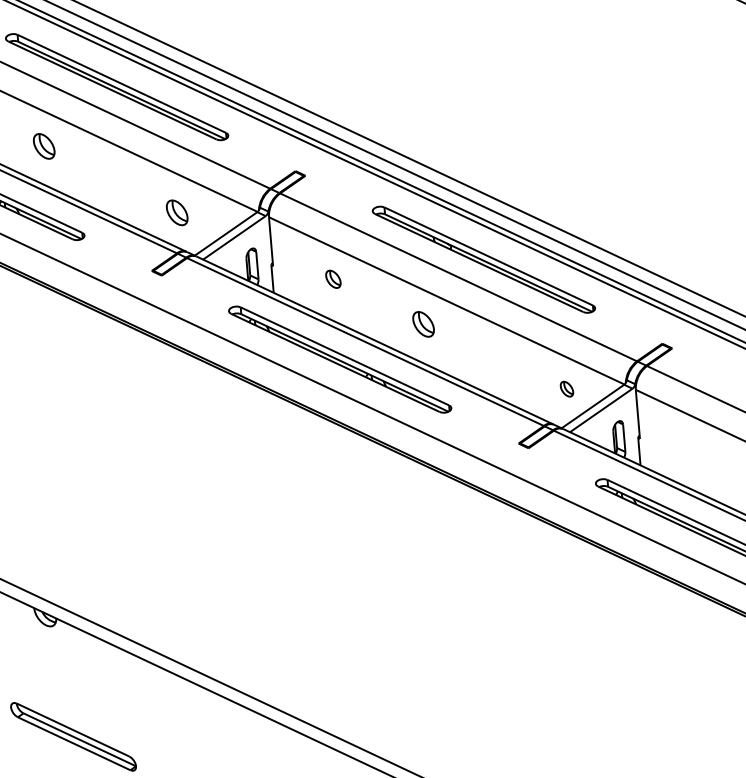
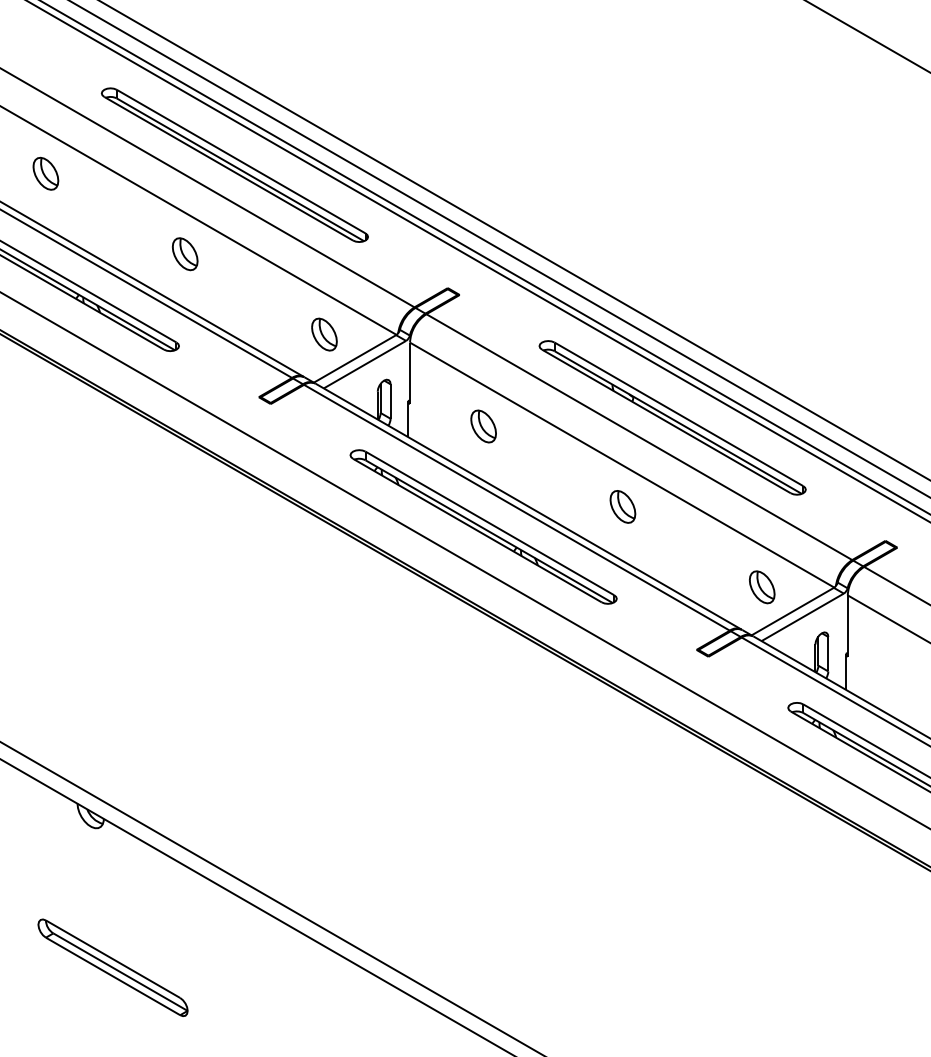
part: (43, 146) -> (184, 254), moved
part: (177, 212) -> (324, 334), moved
part: (333, 279) -> (483, 426), size x1.43
part: (423, 324) -> (622, 506), moved
part: (567, 389) -> (762, 587), size x1.67

